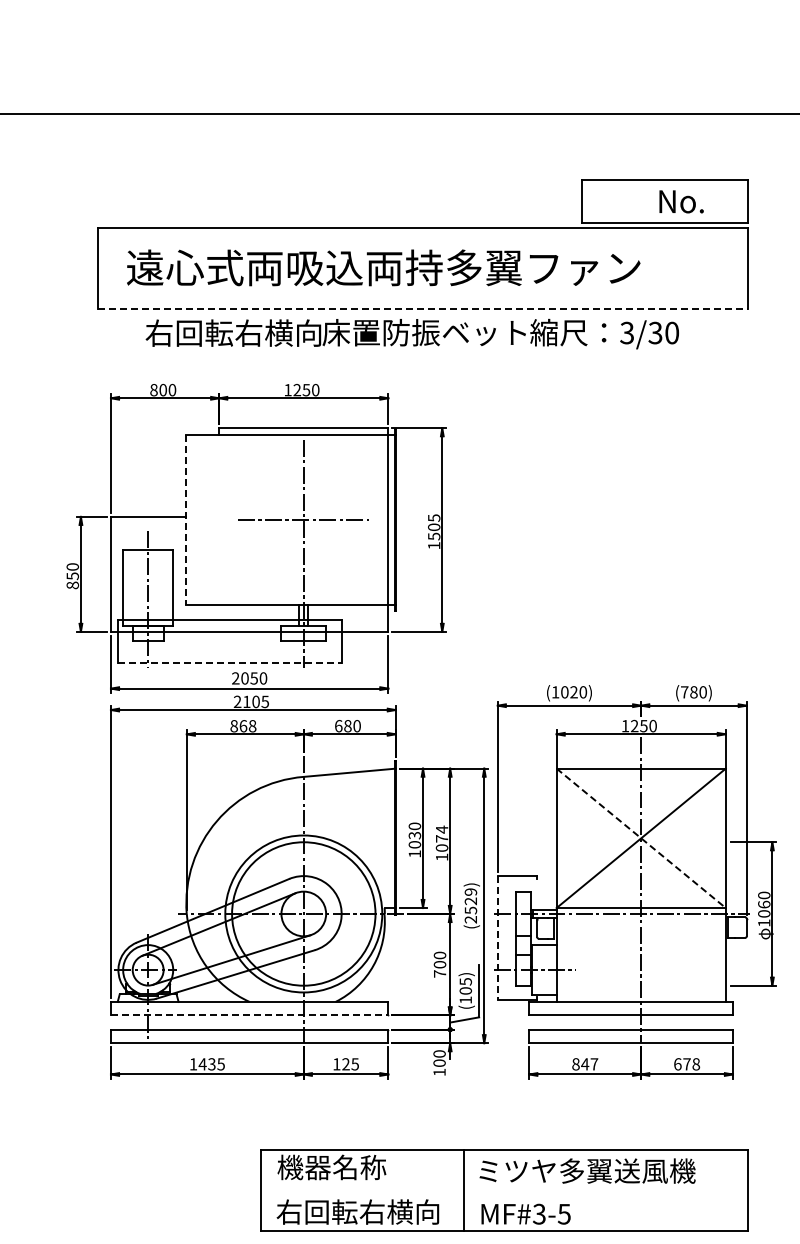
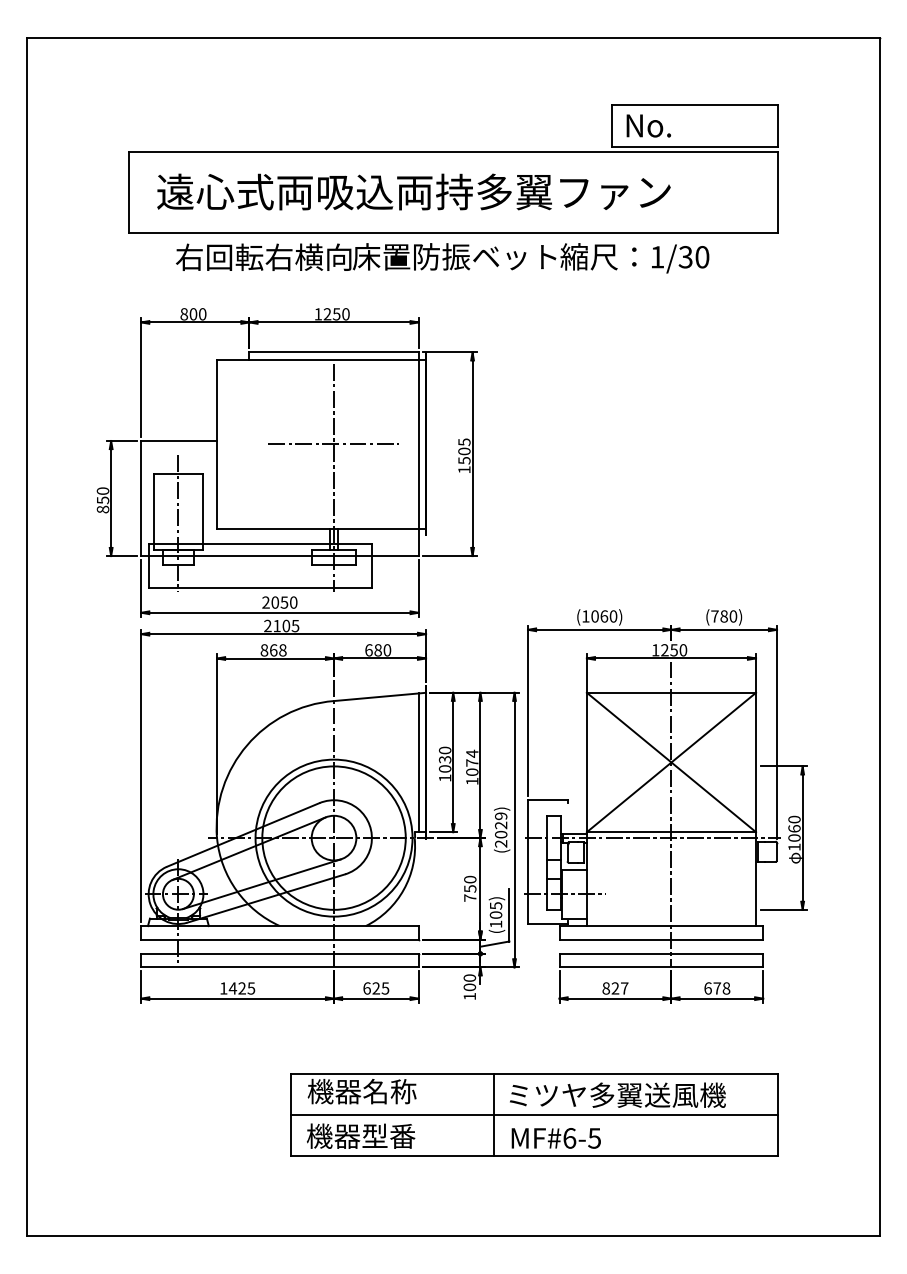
text: (681, 201) -> (648, 125), moved
line: (423, 309) -> (453, 233), dashed -> solid
text: (627, 333) -> (657, 257), 3/30 -> 1/30
line: (186, 520) -> (216, 444), dashed -> solid
line: (230, 663) -> (260, 587), dashed -> solid
text: (574, 692) -> (604, 616), (1020) -> (1060)
line: (389, 838) -> (419, 762), added
line: (641, 838) -> (671, 762), dashed -> solid
text: (471, 910) -> (501, 834), (2529) -> (2029)
line: (498, 938) -> (528, 862), dashed -> solid
text: (440, 964) -> (470, 888), 700 -> 750
line: (249, 1015) -> (279, 939), dashed -> solid
text: (211, 1064) -> (241, 988), 1435 -> 1425
text: (336, 1064) -> (366, 988), 125 -> 625
text: (585, 1064) -> (615, 988), 847 -> 827
line: (504, 1190) -> (534, 1114), added
text: (358, 1211) -> (388, 1135), 右回転右横向 -> 機器型番
text: (539, 1214) -> (569, 1138), MF#3-5 -> MF#6-5

